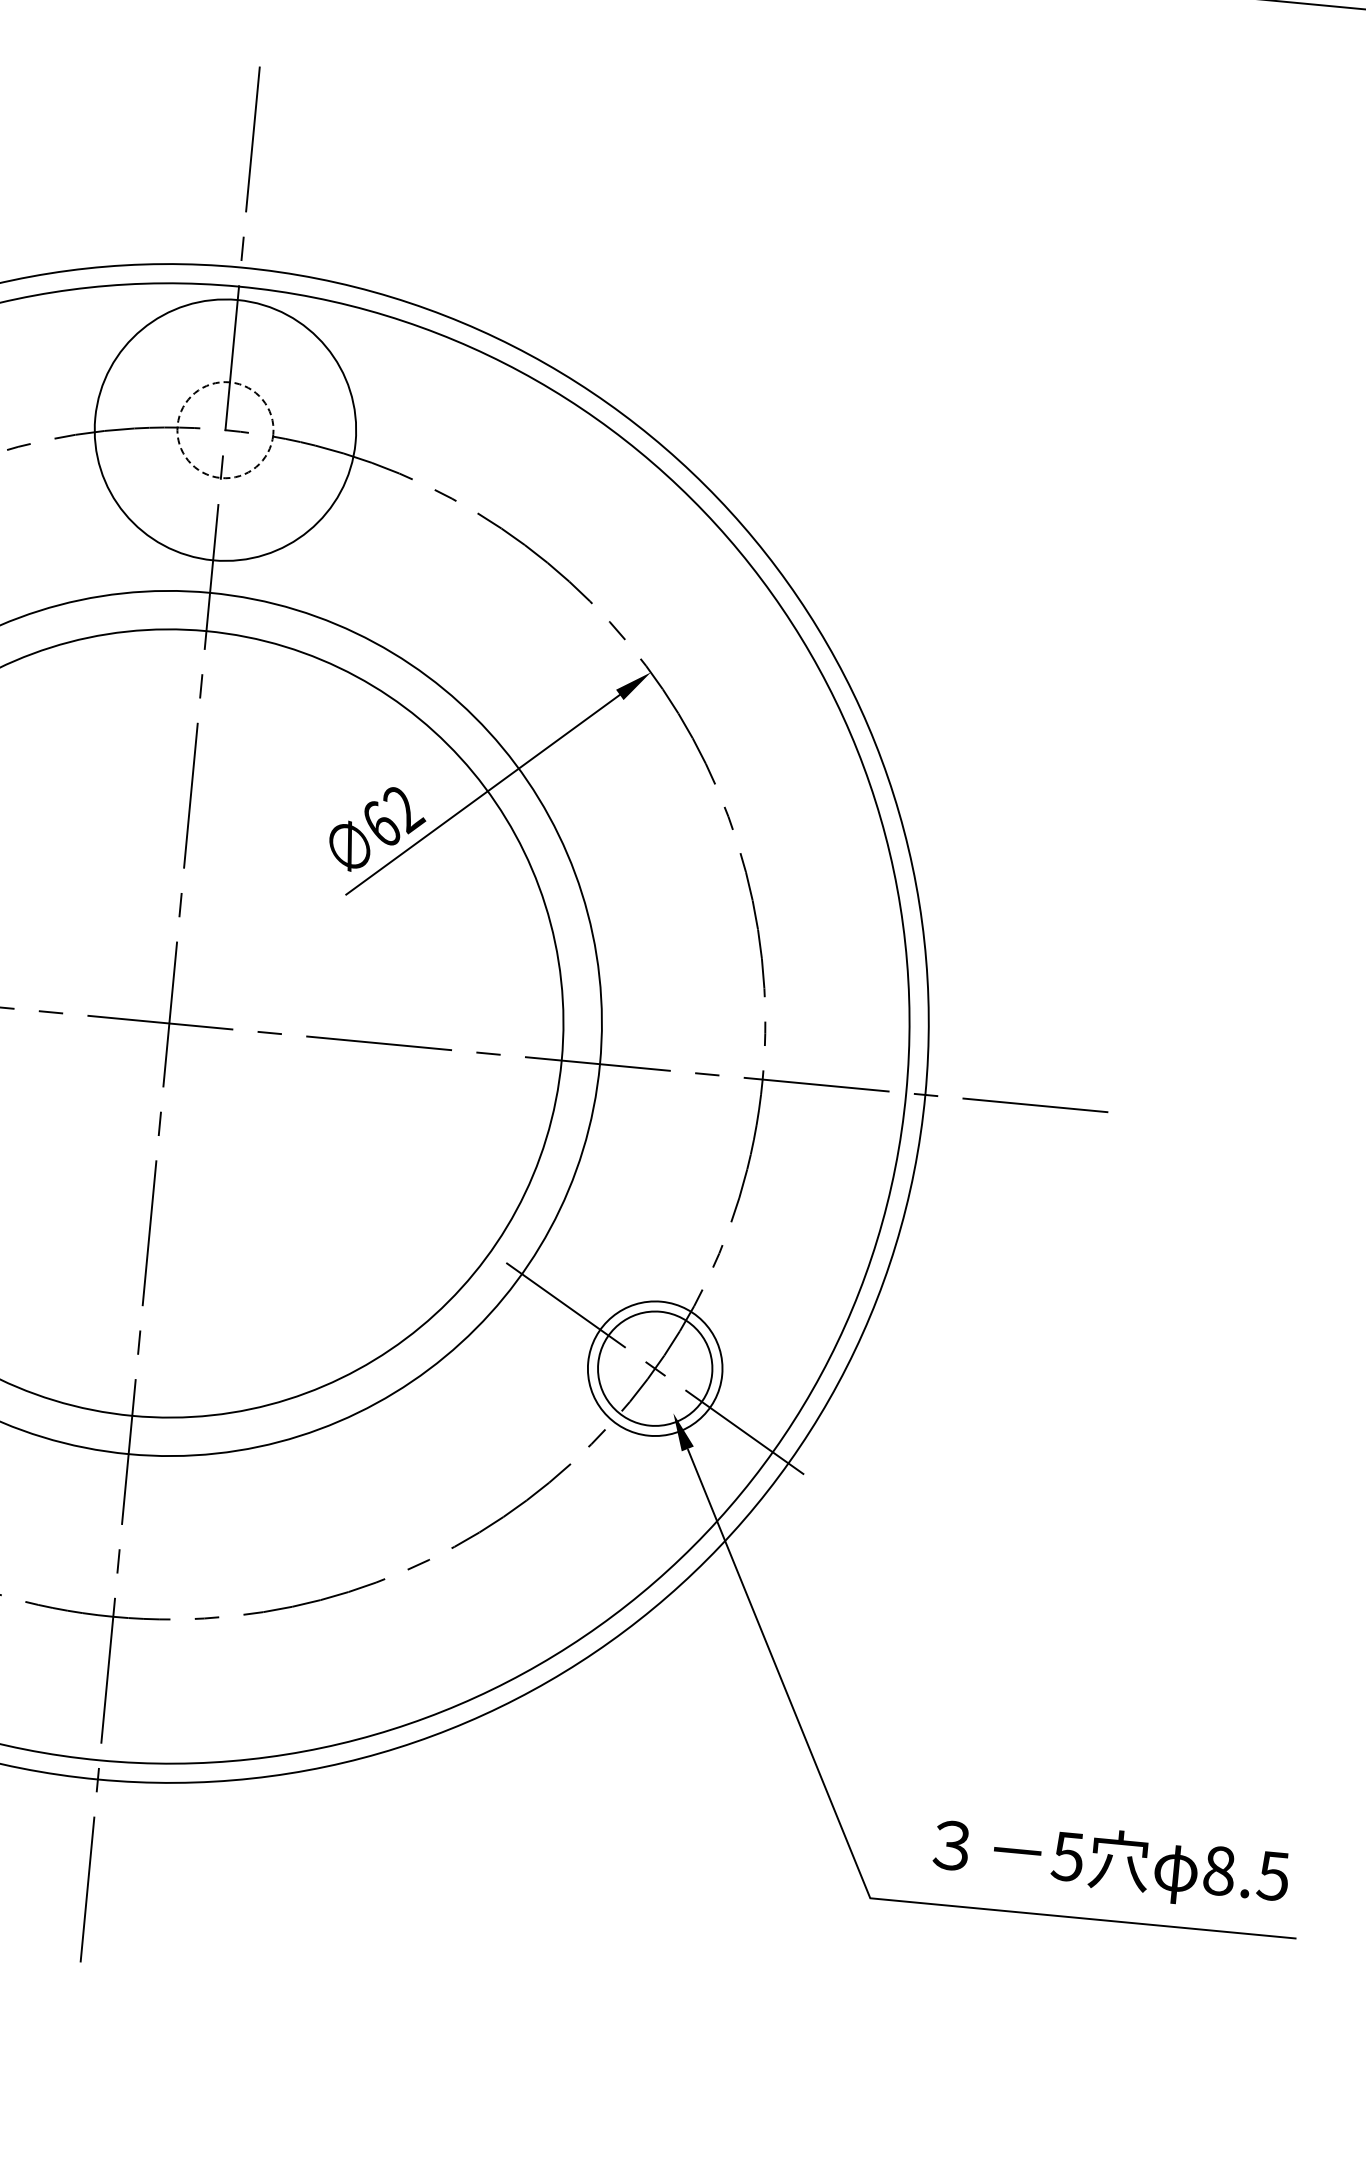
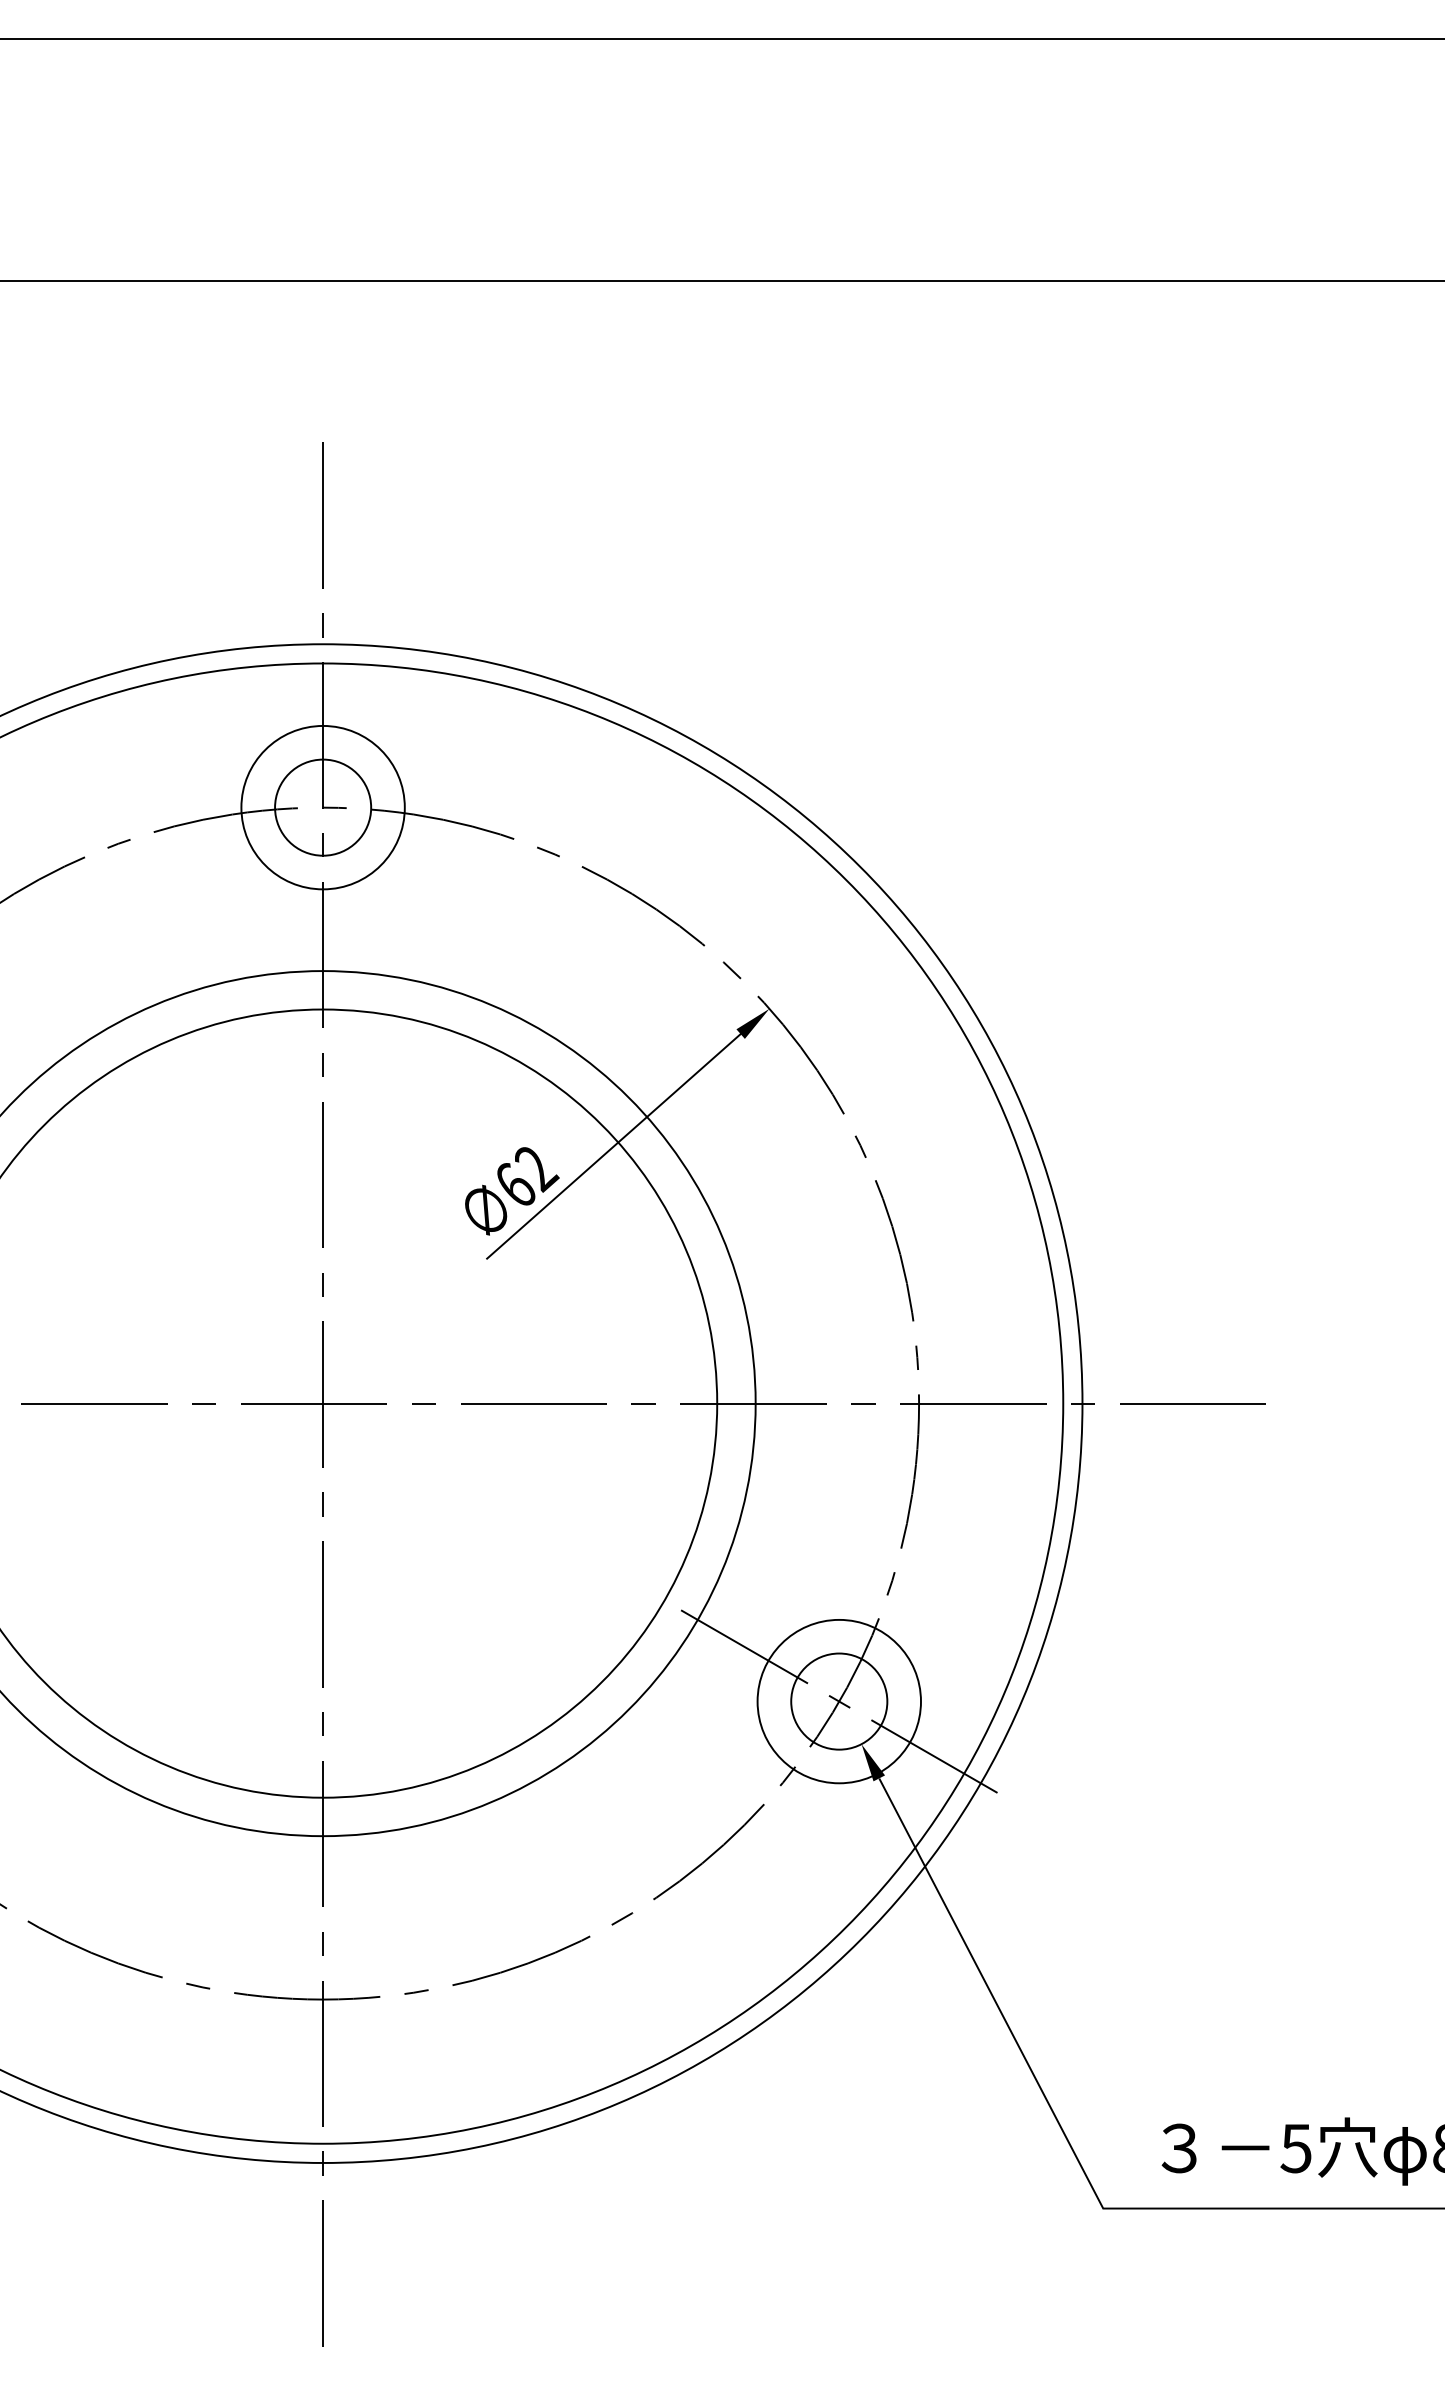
circle: (224, 429) -> (322, 807), size x0.62
circle: (225, 430) -> (323, 807), dashed -> solid
circle: (654, 1368) -> (838, 1701), size x1.43
circle: (655, 1368) -> (839, 1701), size x0.71

